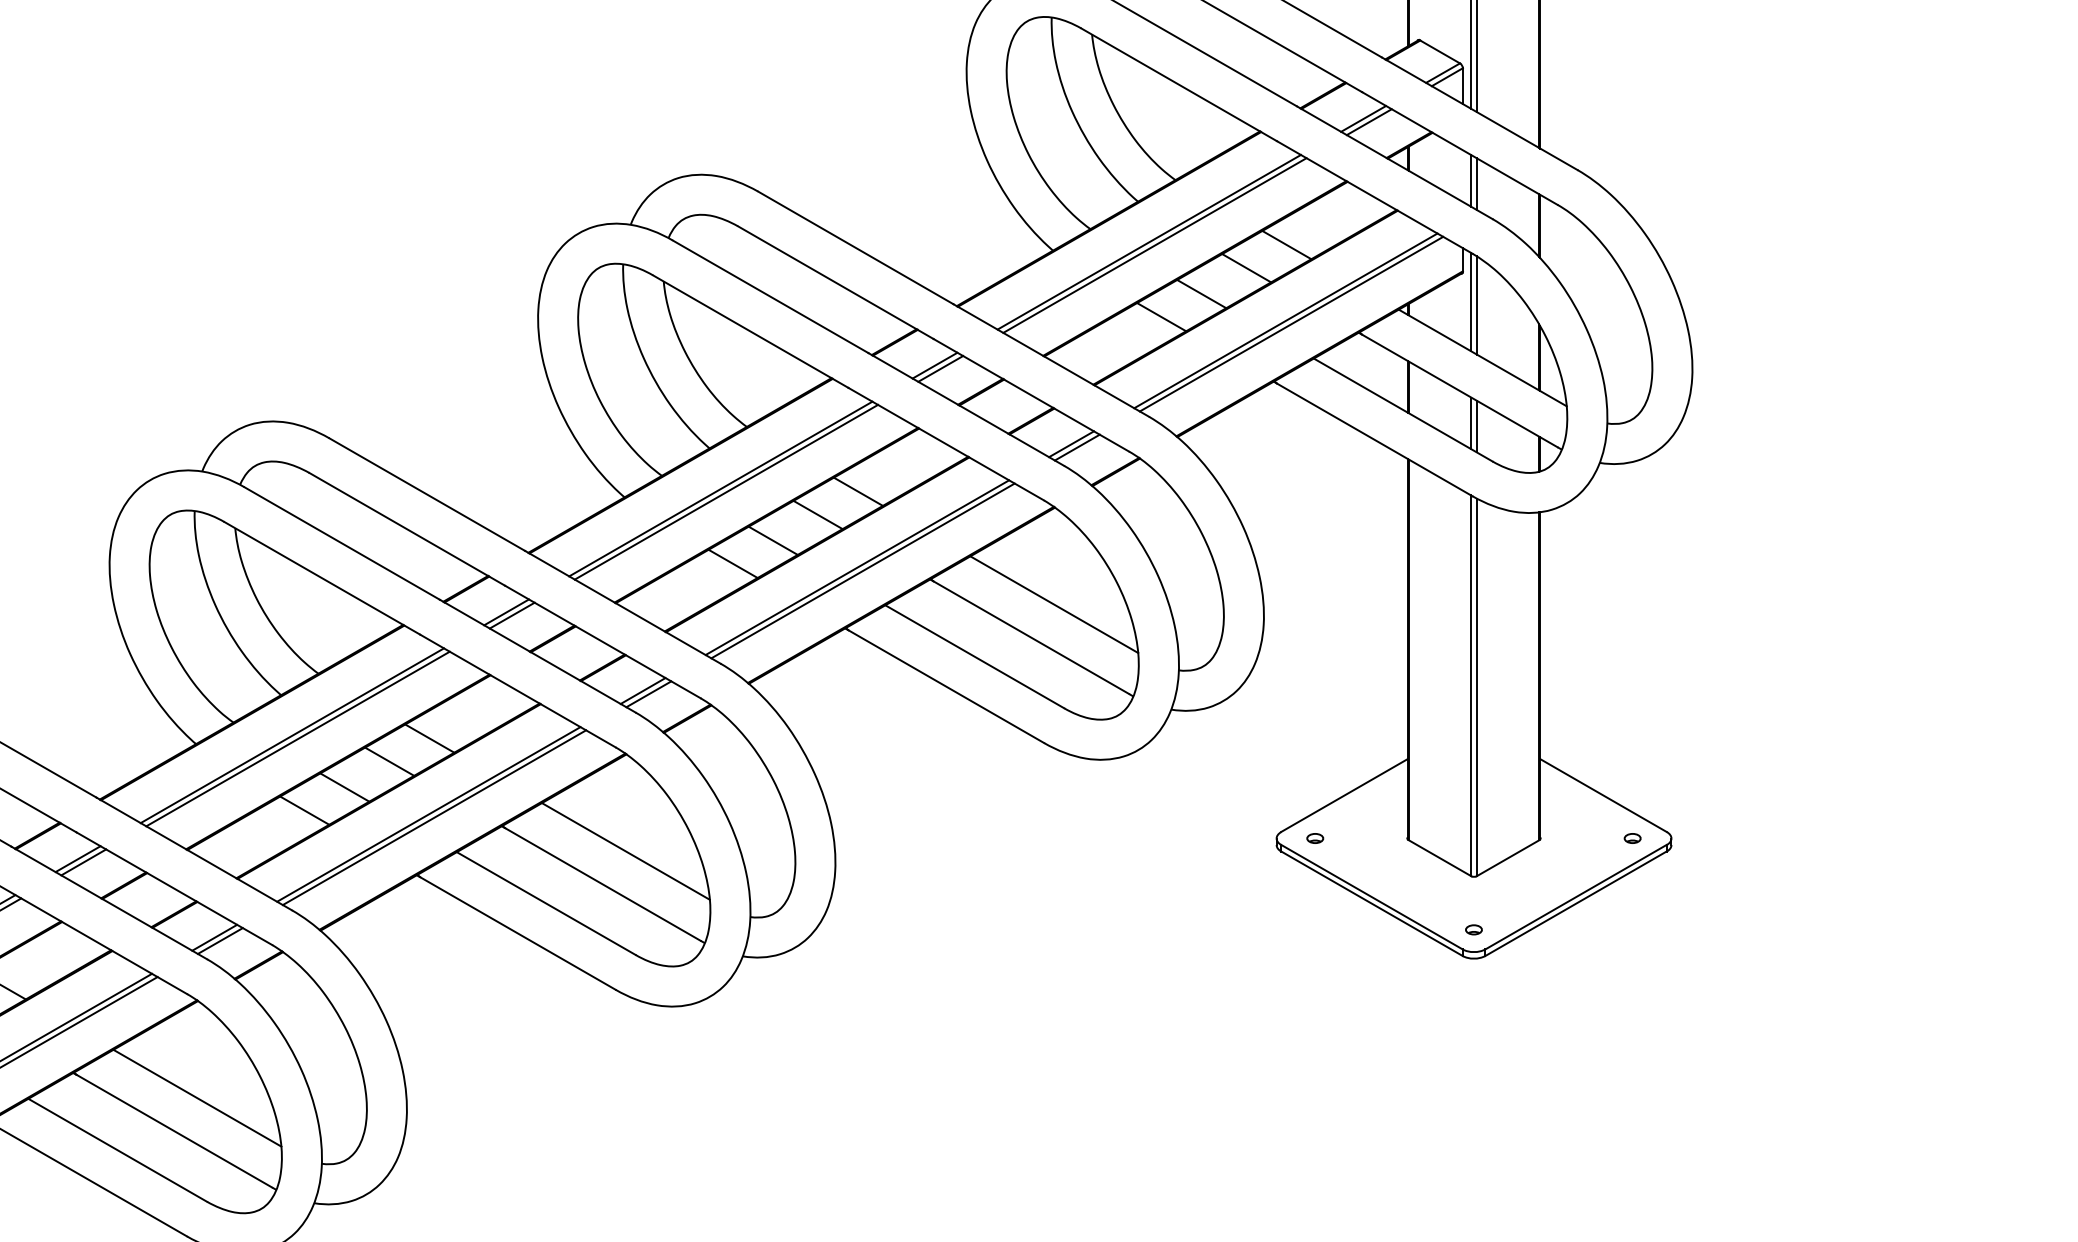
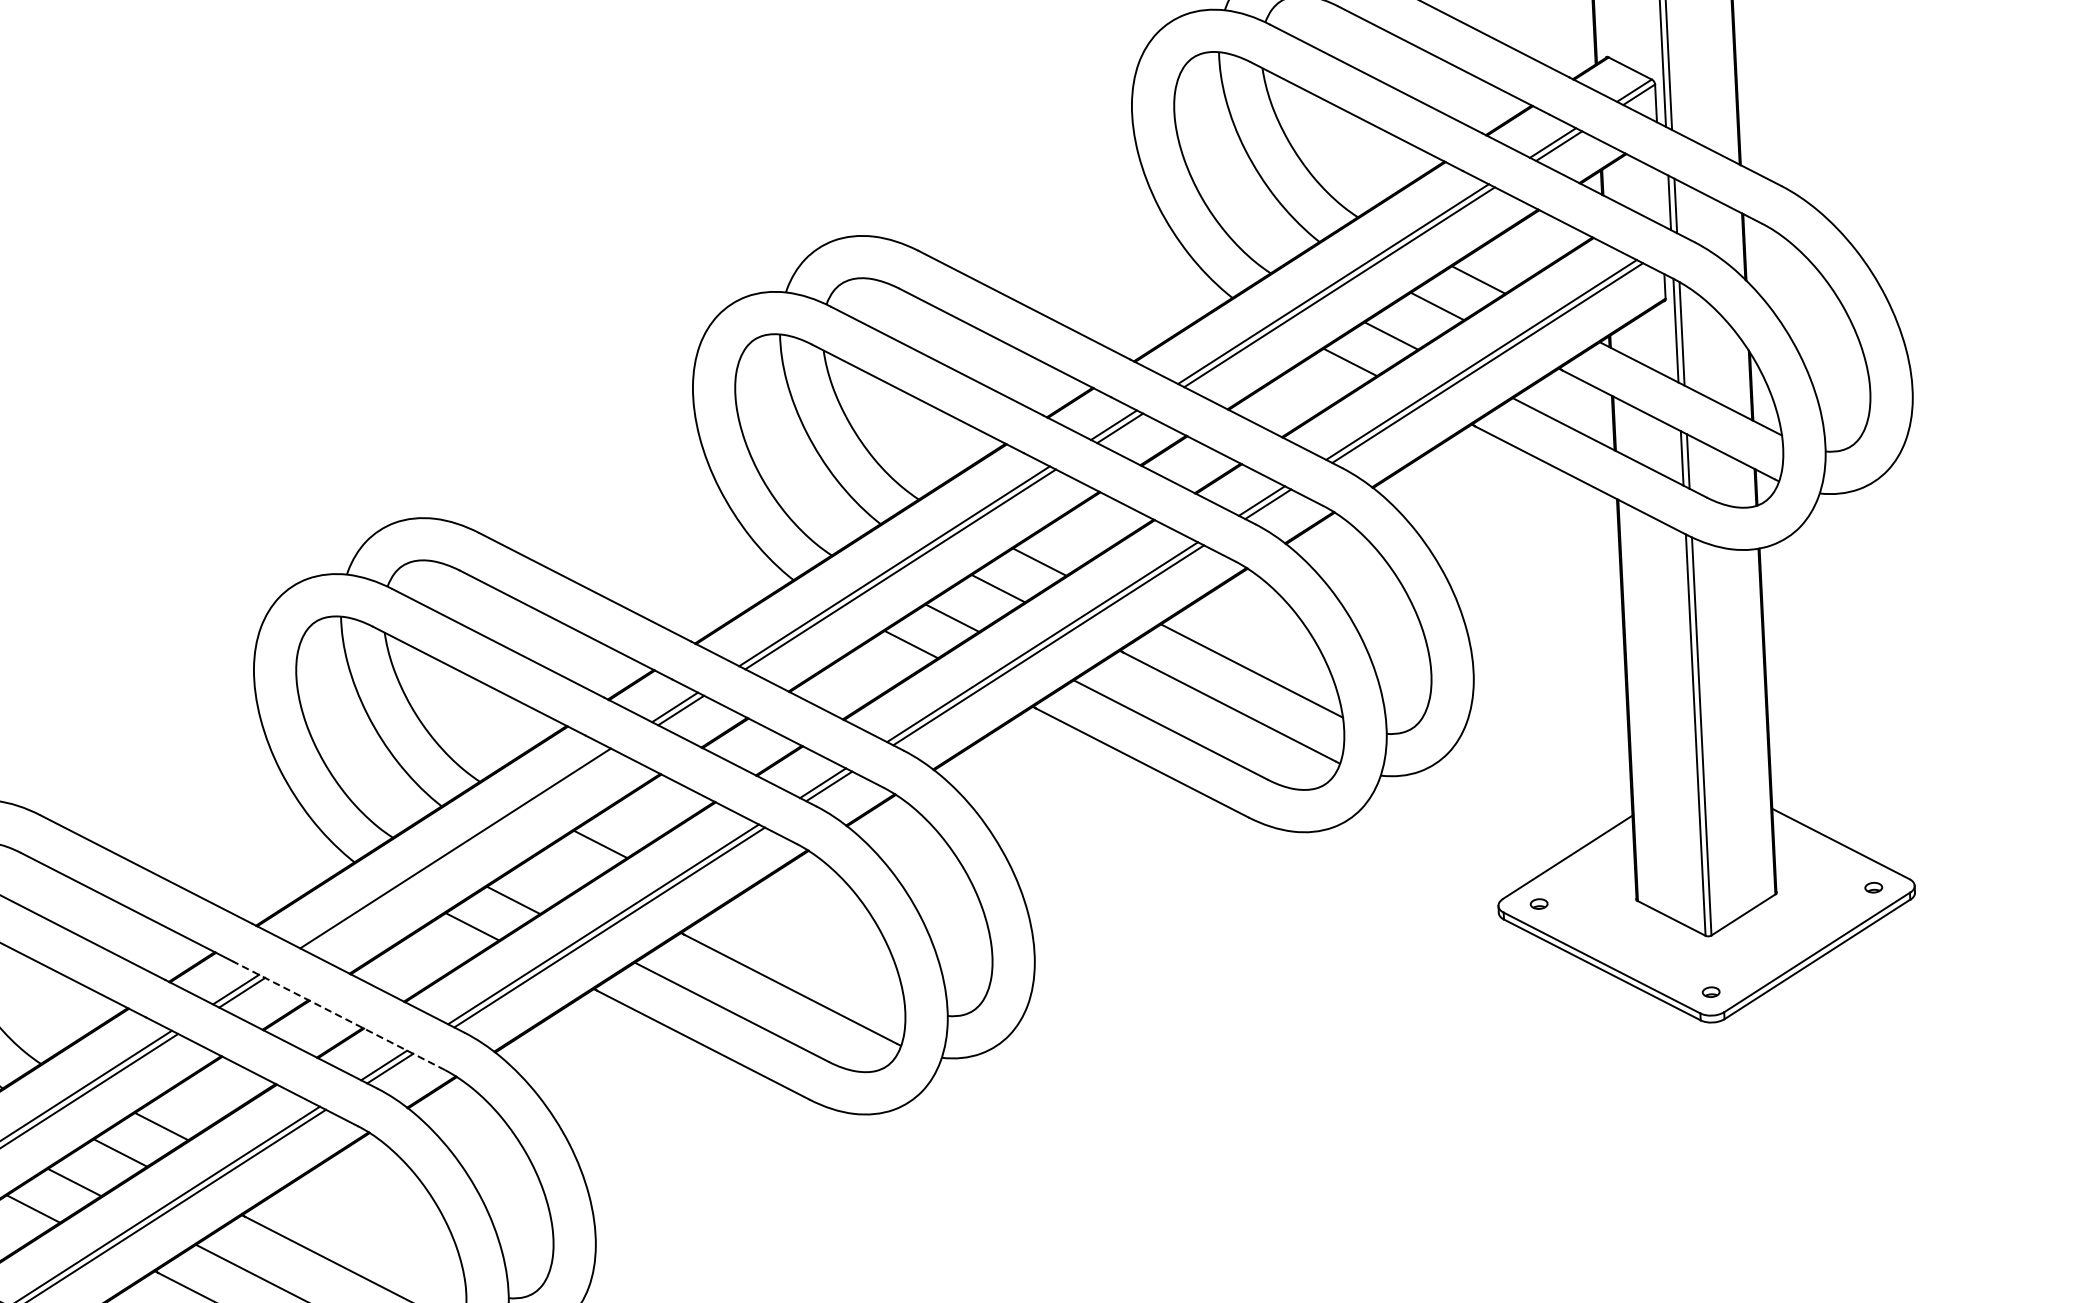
line: (297, 738) -> (461, 851), removed
line: (389, 761) -> (559, 870), removed
line: (625, 851) -> (812, 953), removed
line: (174, 888) -> (339, 1015), solid -> dashed
line: (197, 1097) -> (374, 1234), removed

